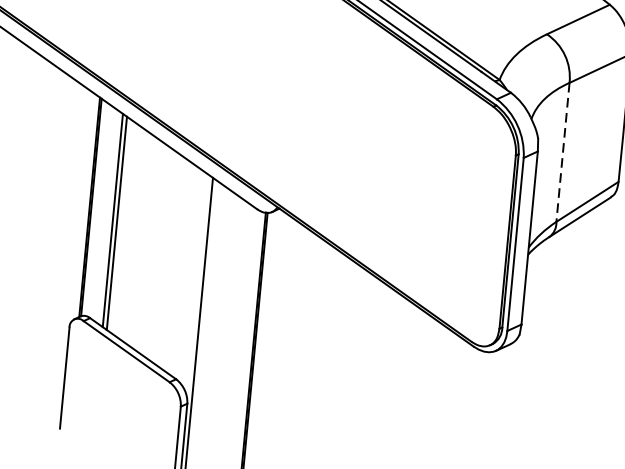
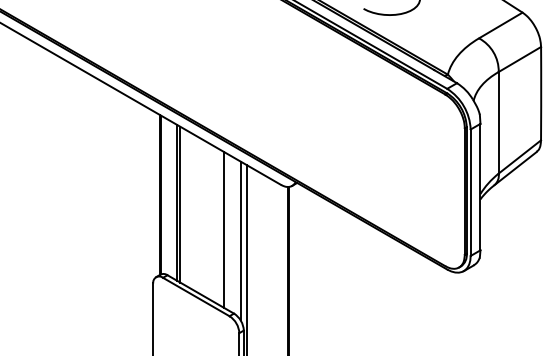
line: (562, 151) -> (498, 122), dashed -> solid
line: (173, 262) -> (224, 229), added
line: (194, 280) -> (240, 240), added

